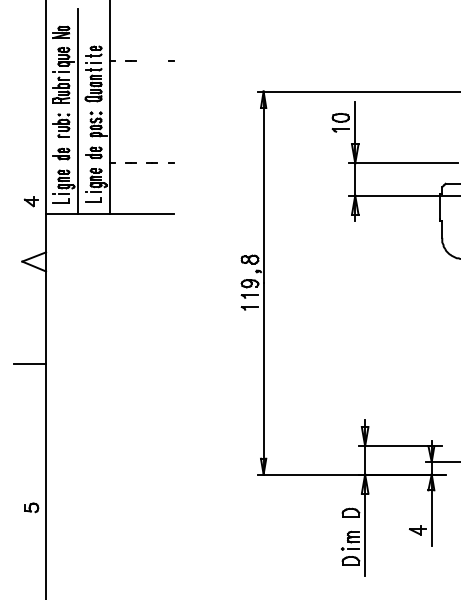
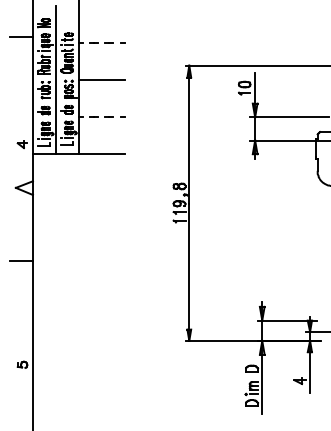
line: (29, 51) -> (21, 36), added
line: (151, 60) -> (108, 43), added
line: (141, 111) -> (101, 80), added

